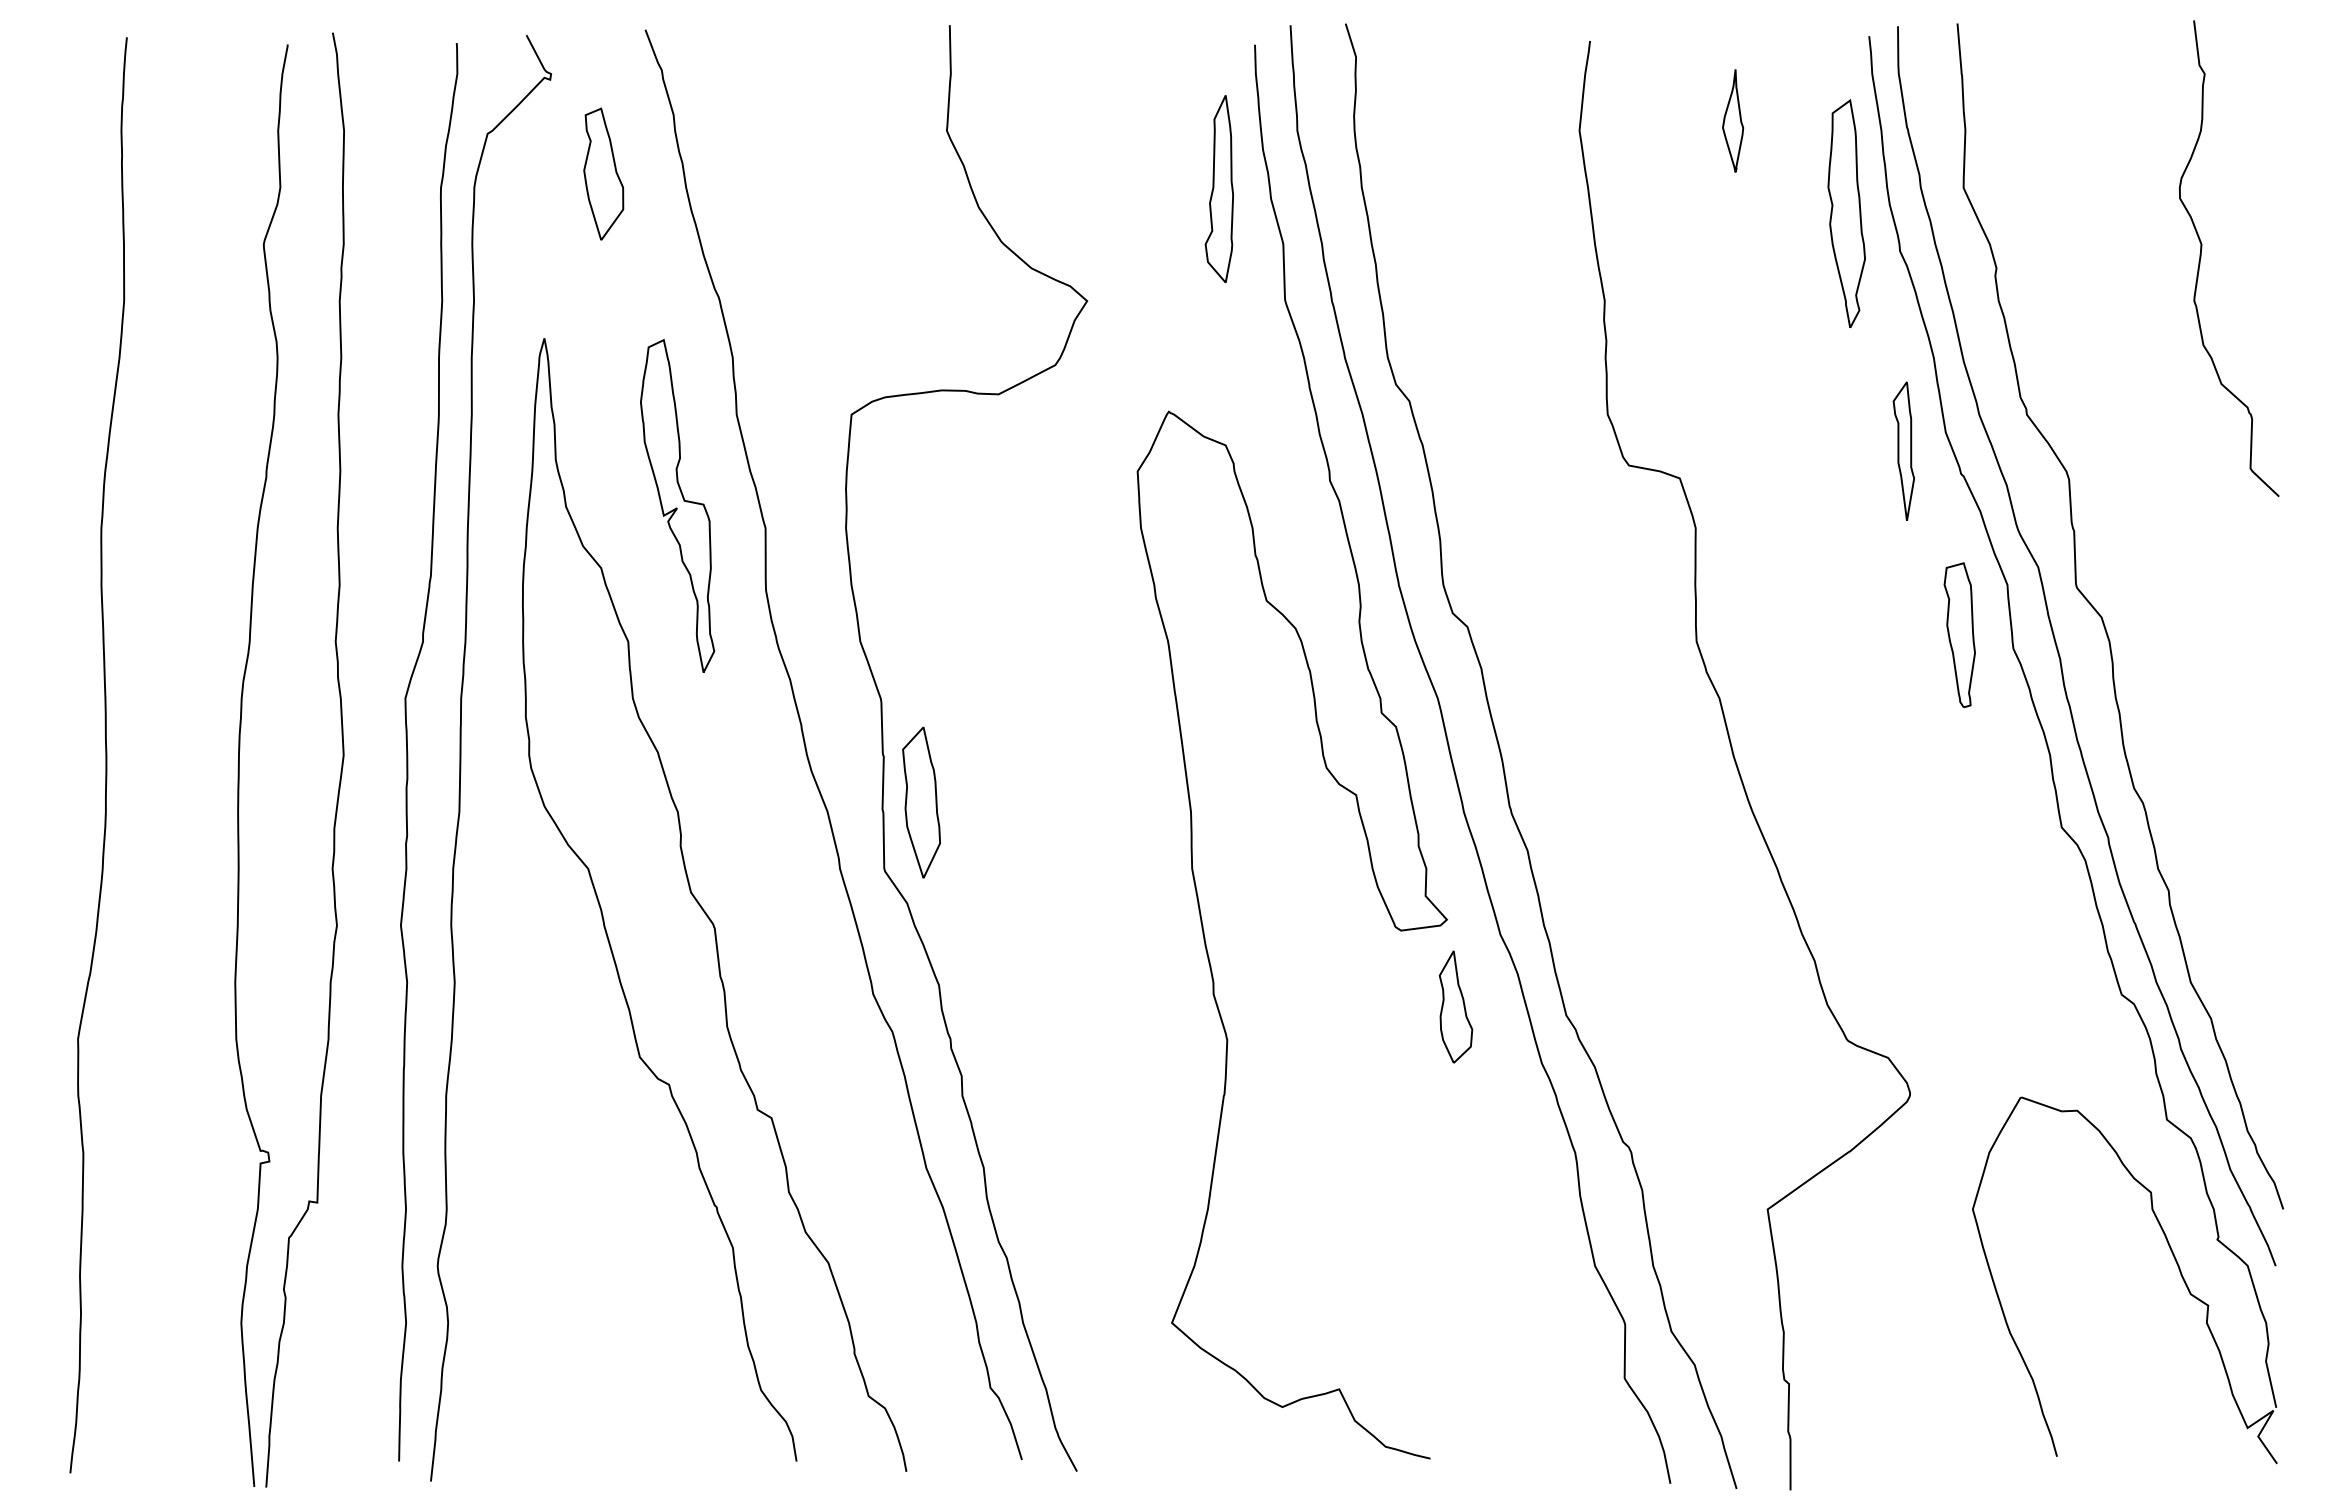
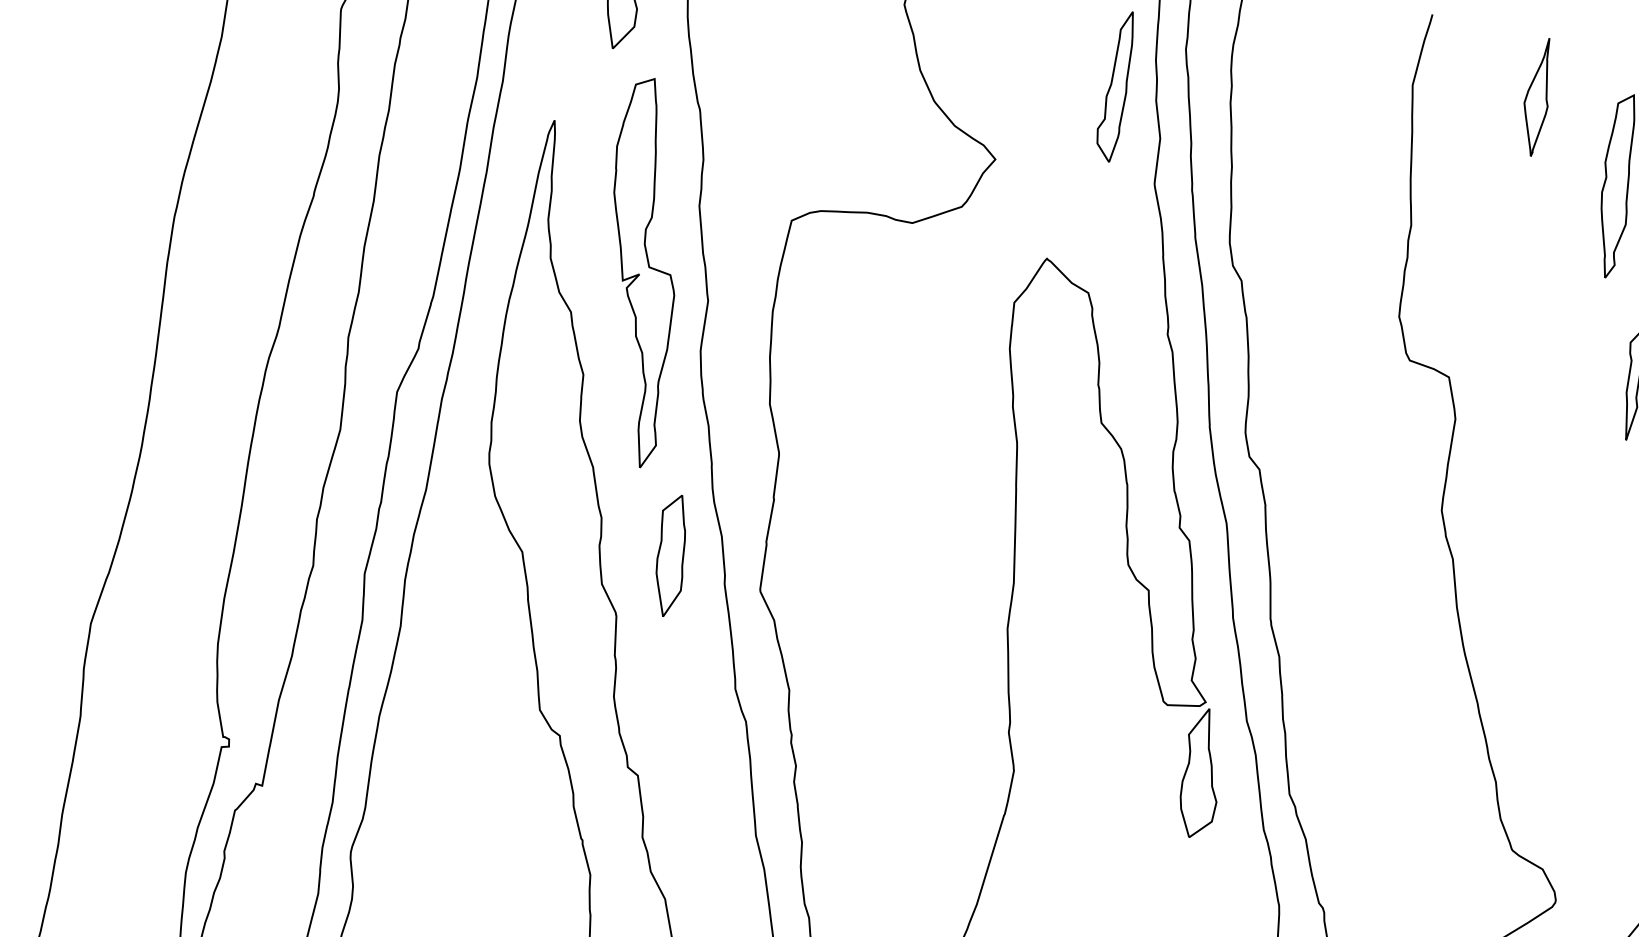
part: (1732, 120) -> (1536, 96), size x1.43
part: (677, 505) -> (640, 271), size x1.43
part: (921, 802) -> (671, 555), moved
part: (1455, 1006) -> (1201, 773), size x1.43

